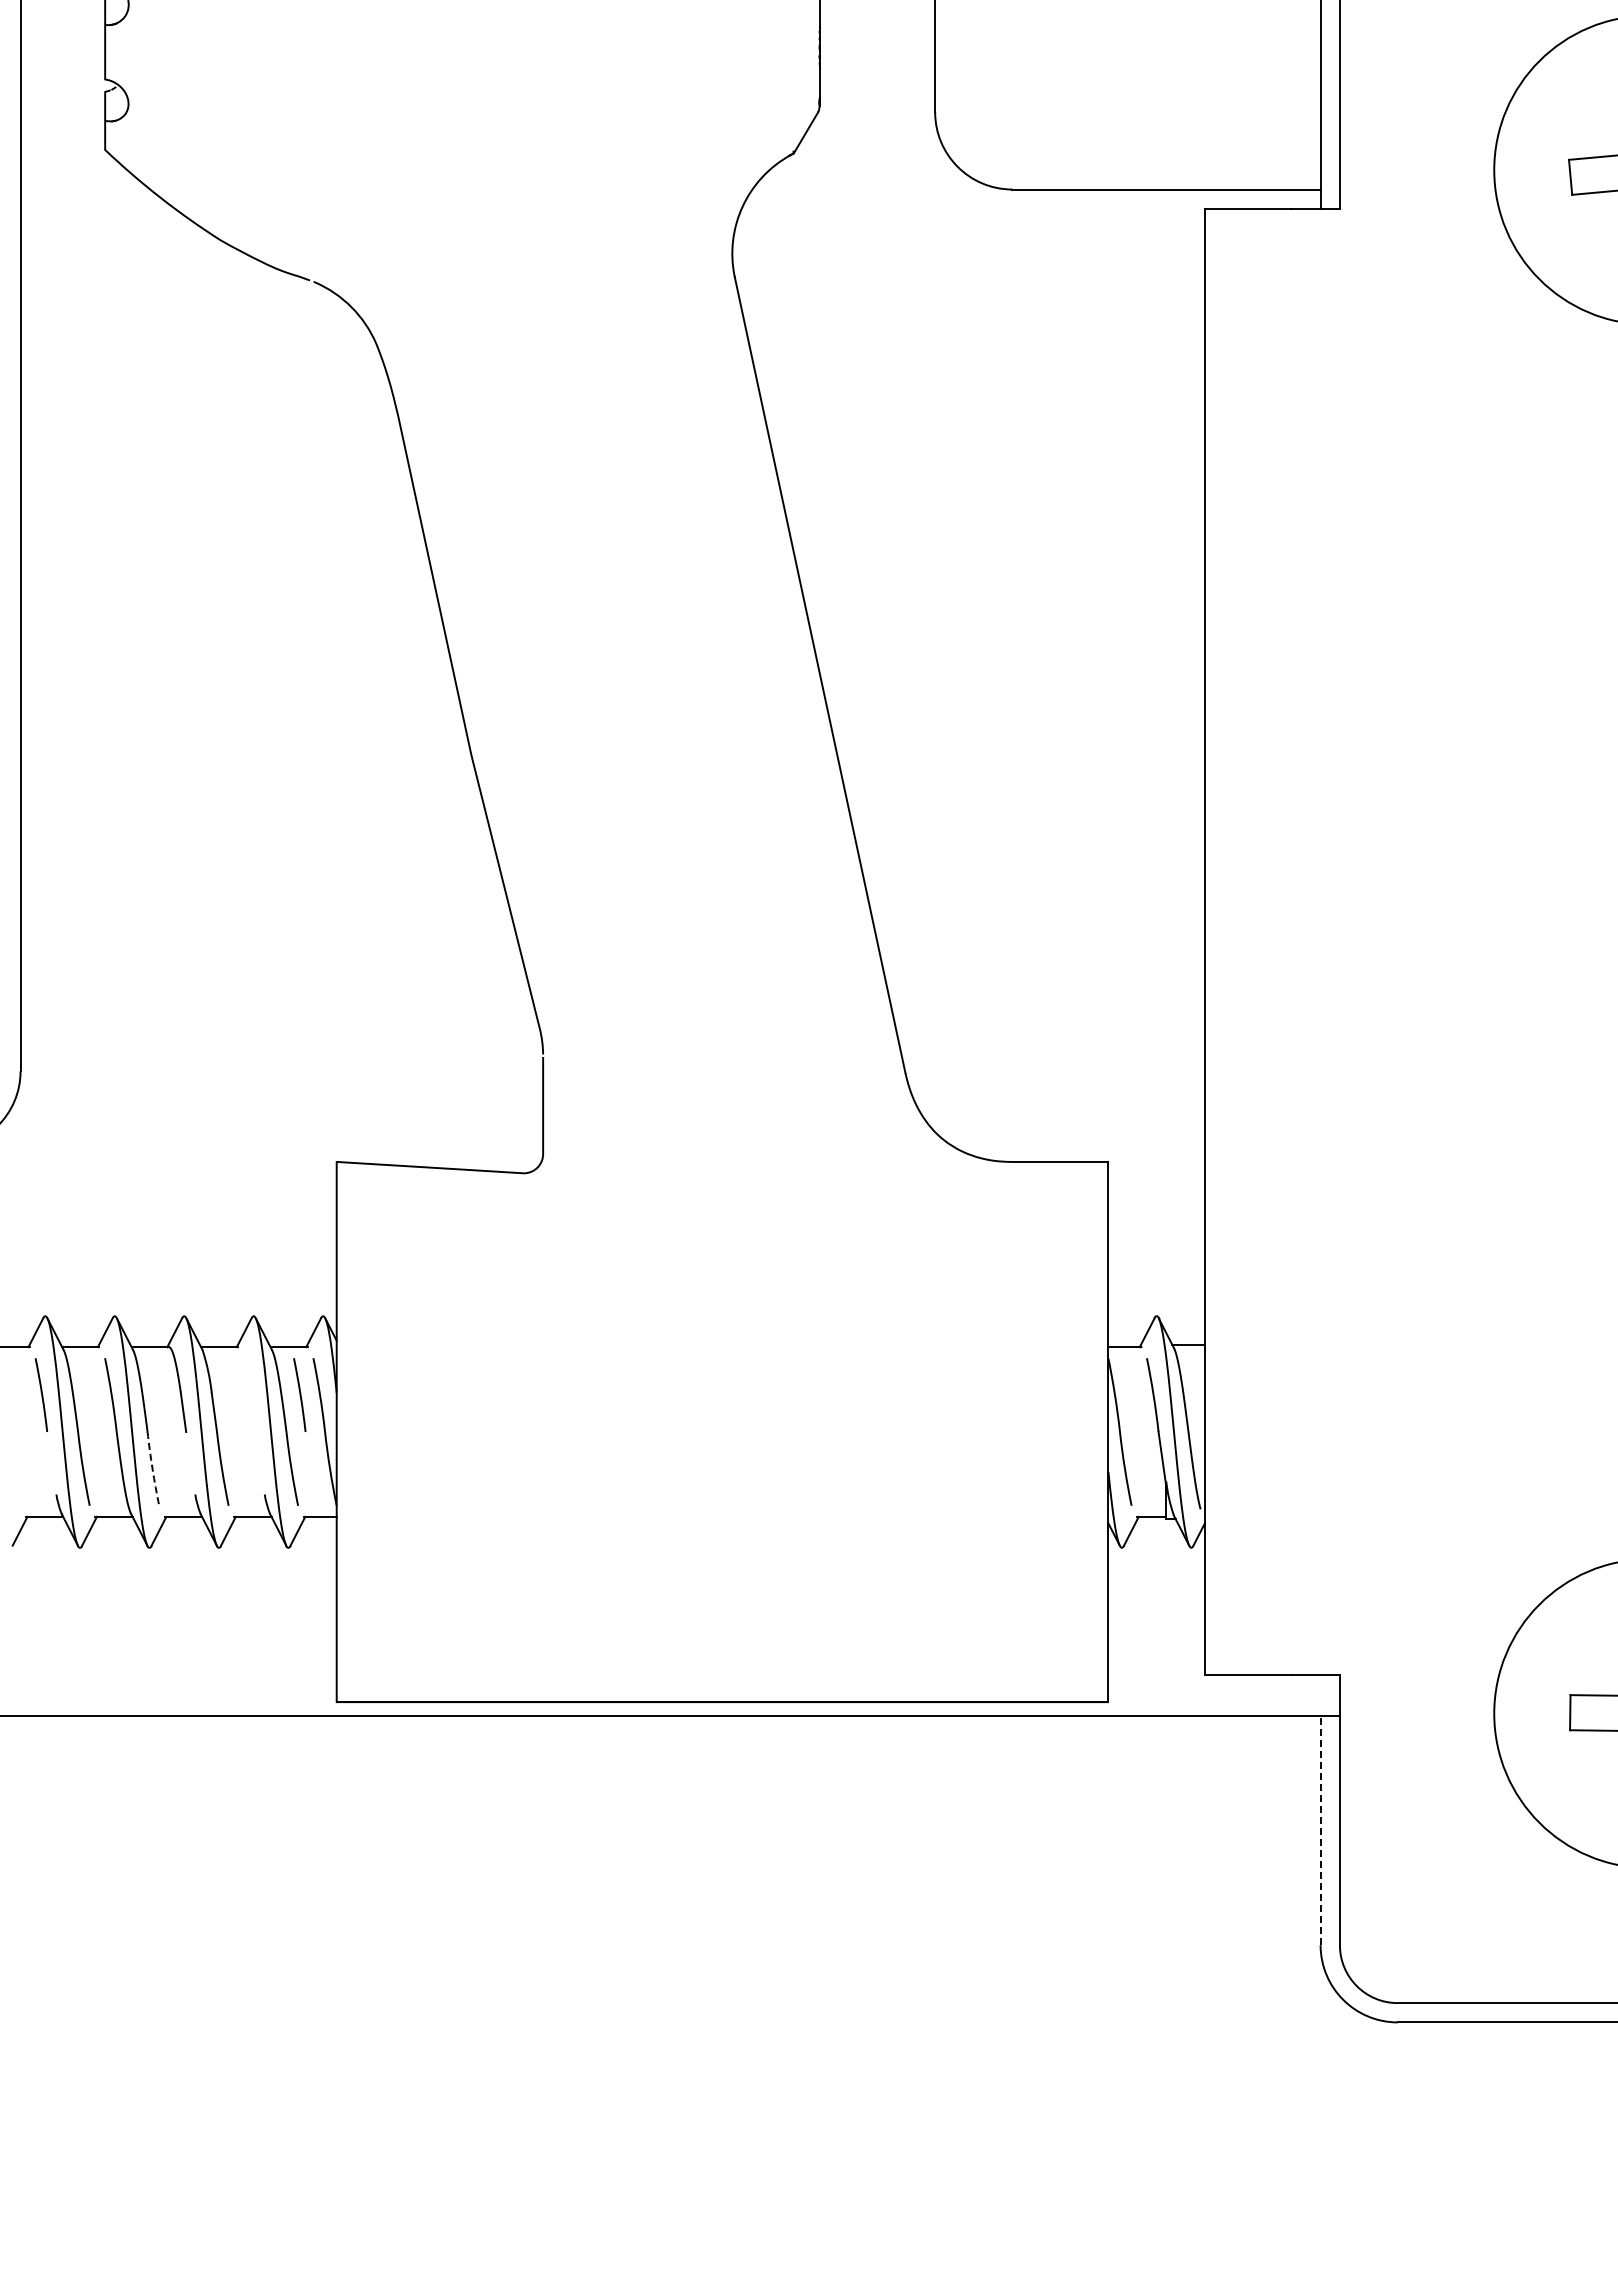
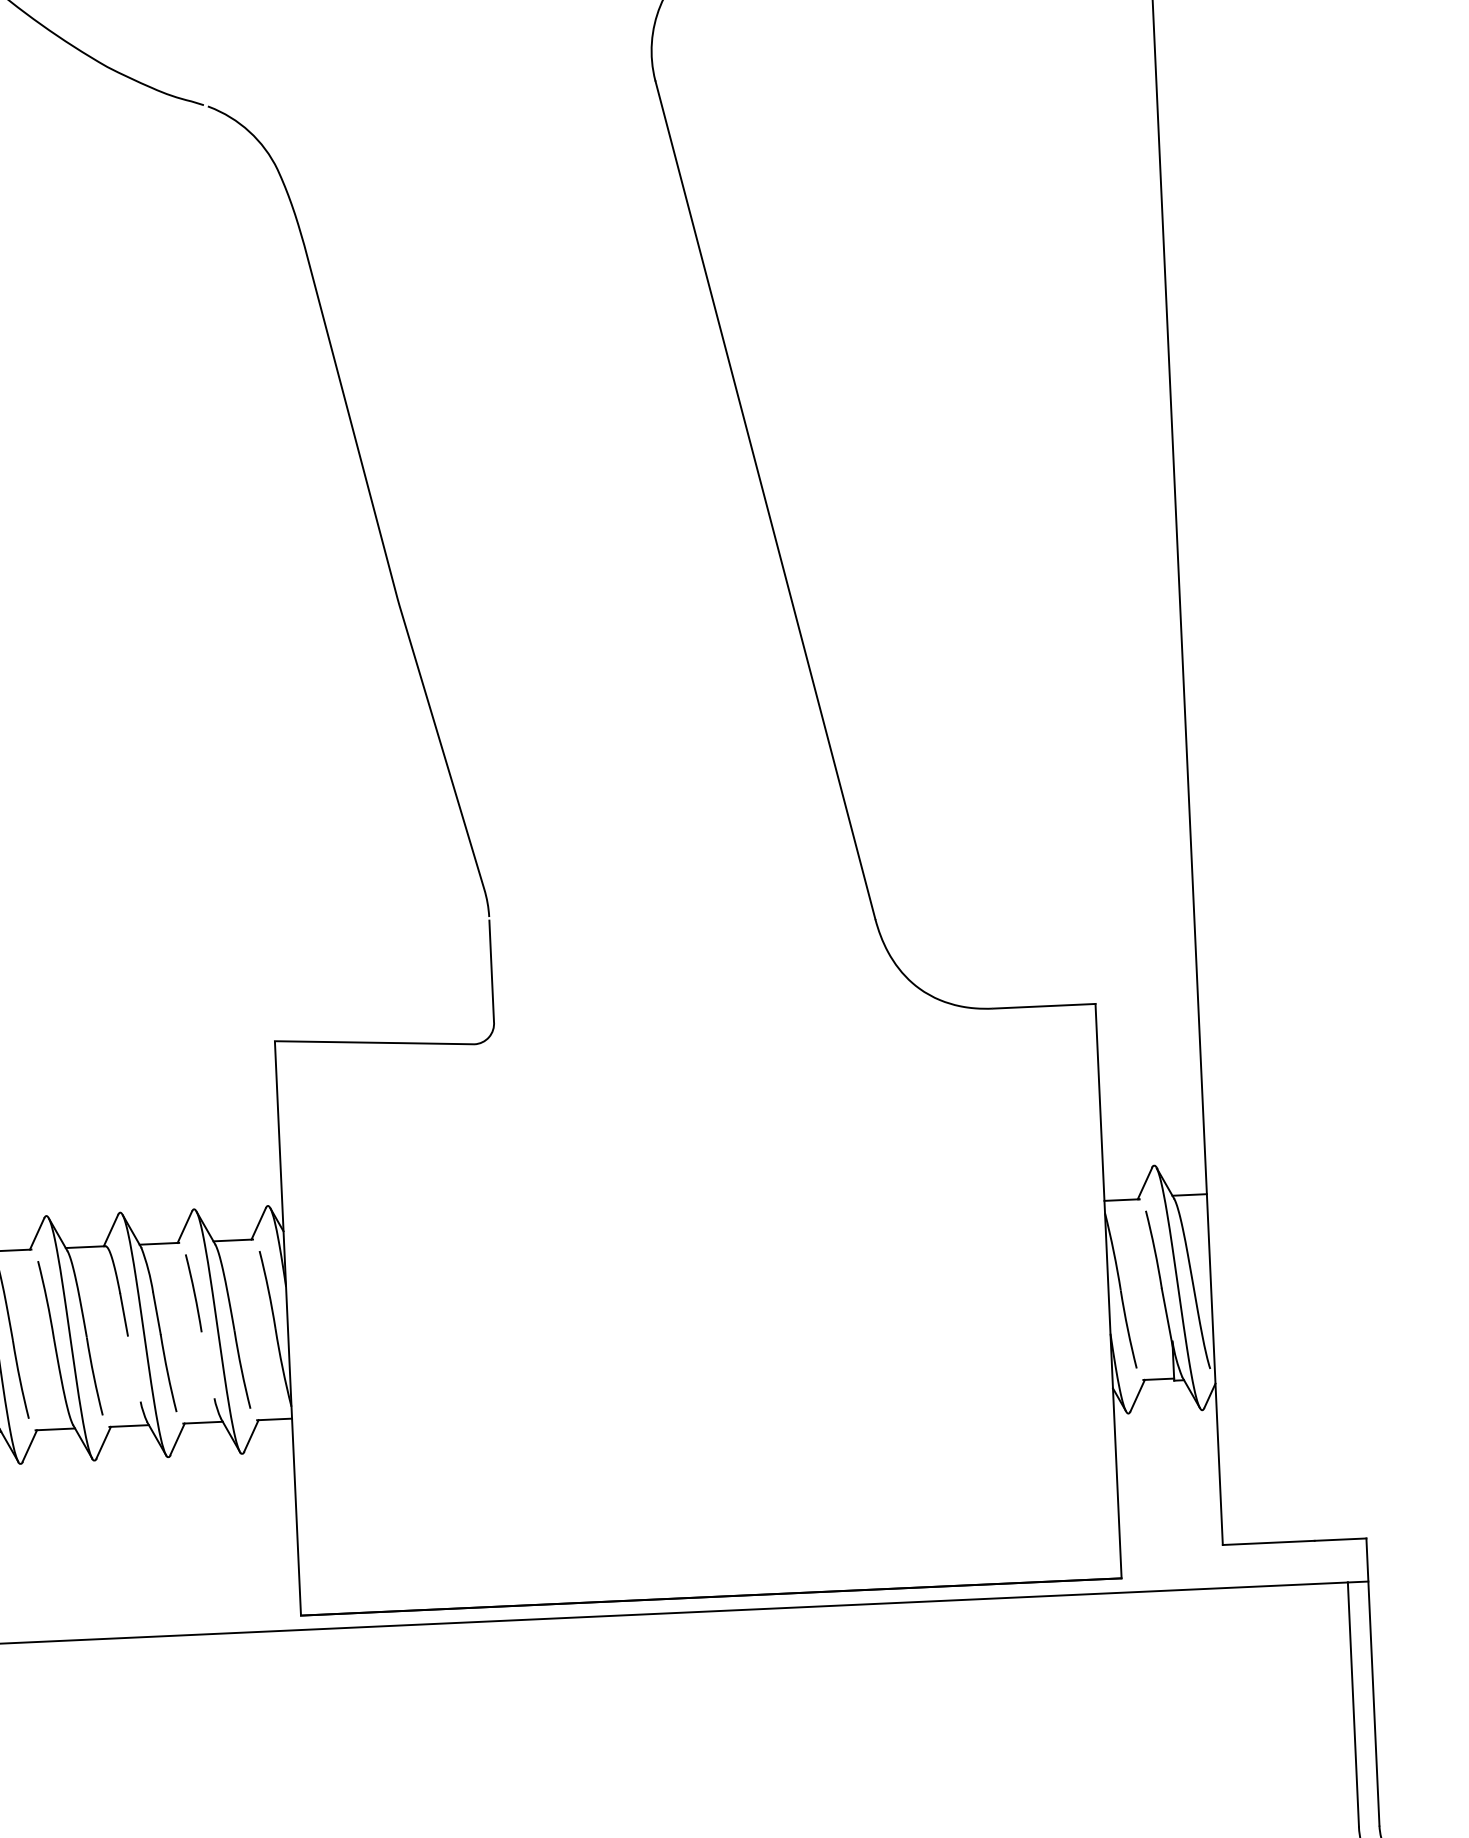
line: (299, 1394) -> (193, 1292), moved
arc: (152, 1469) -> (93, 1377), dashed -> solid
line: (1320, 1830) -> (1353, 1704), dashed -> solid

